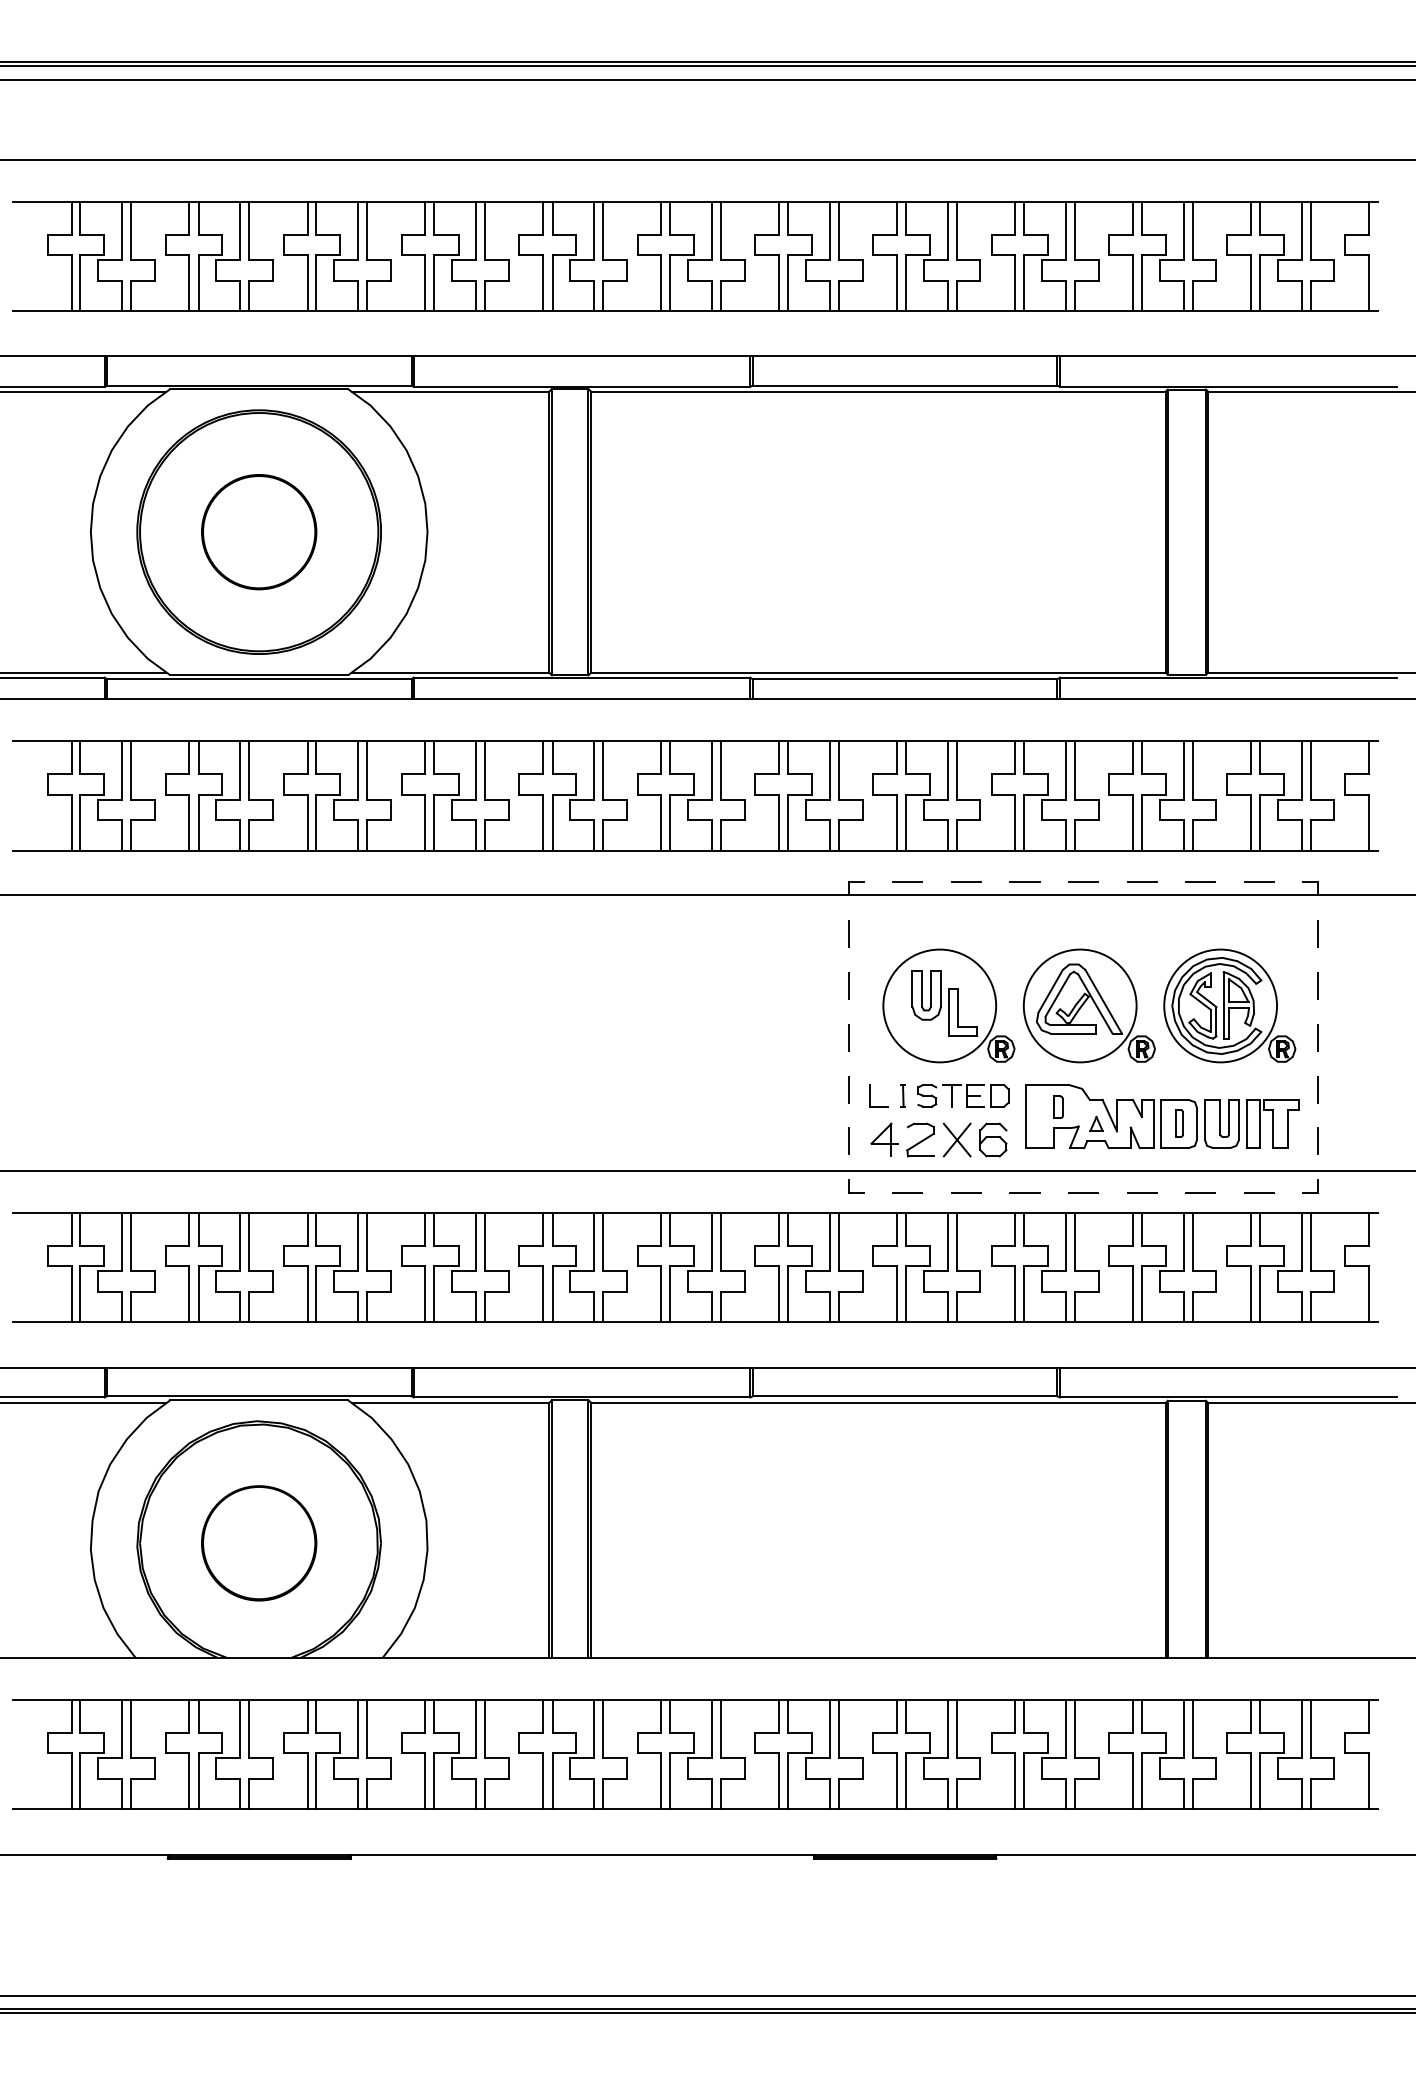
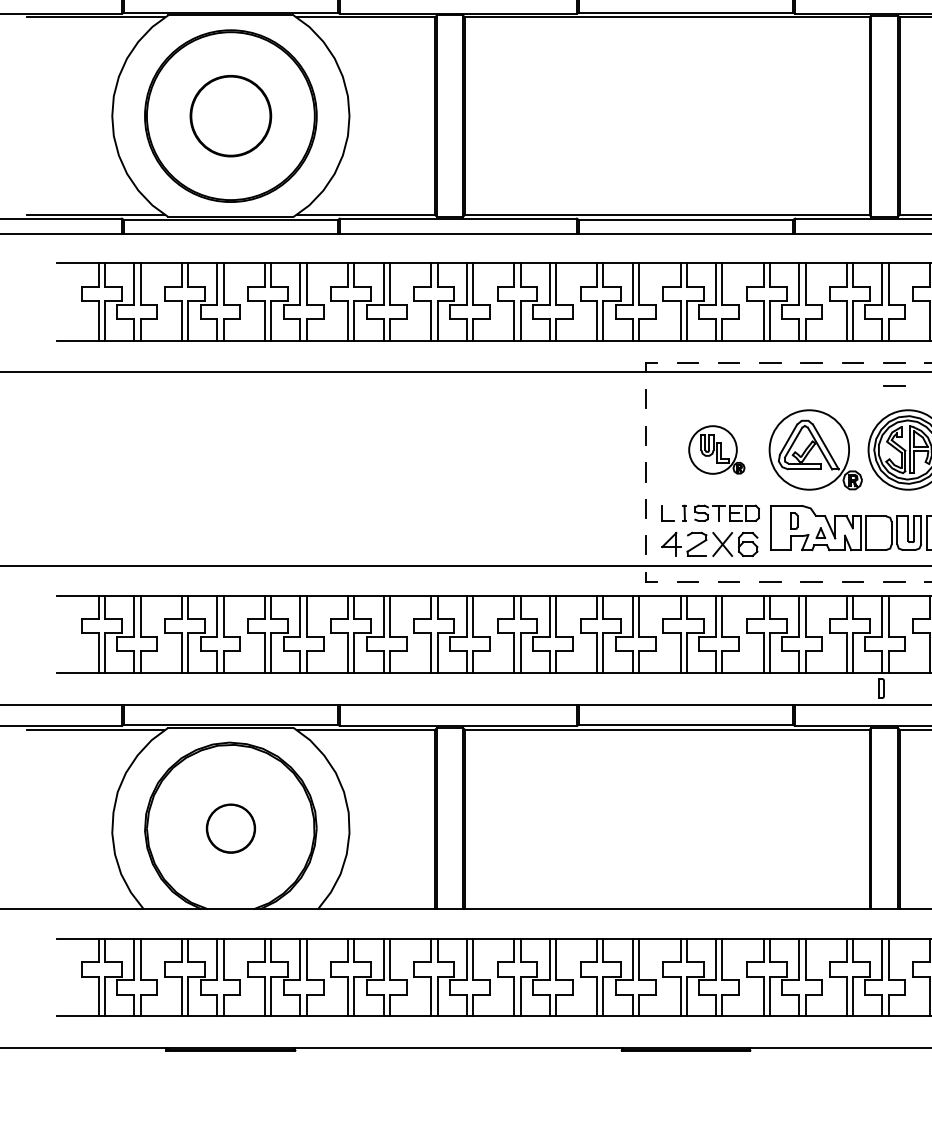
line: (1200, 914) -> (894, 385), added
part: (948, 1005) -> (716, 449), size x0.6
part: (1179, 1123) -> (881, 688), moved
part: (259, 1543) -> (231, 828), size x0.6

